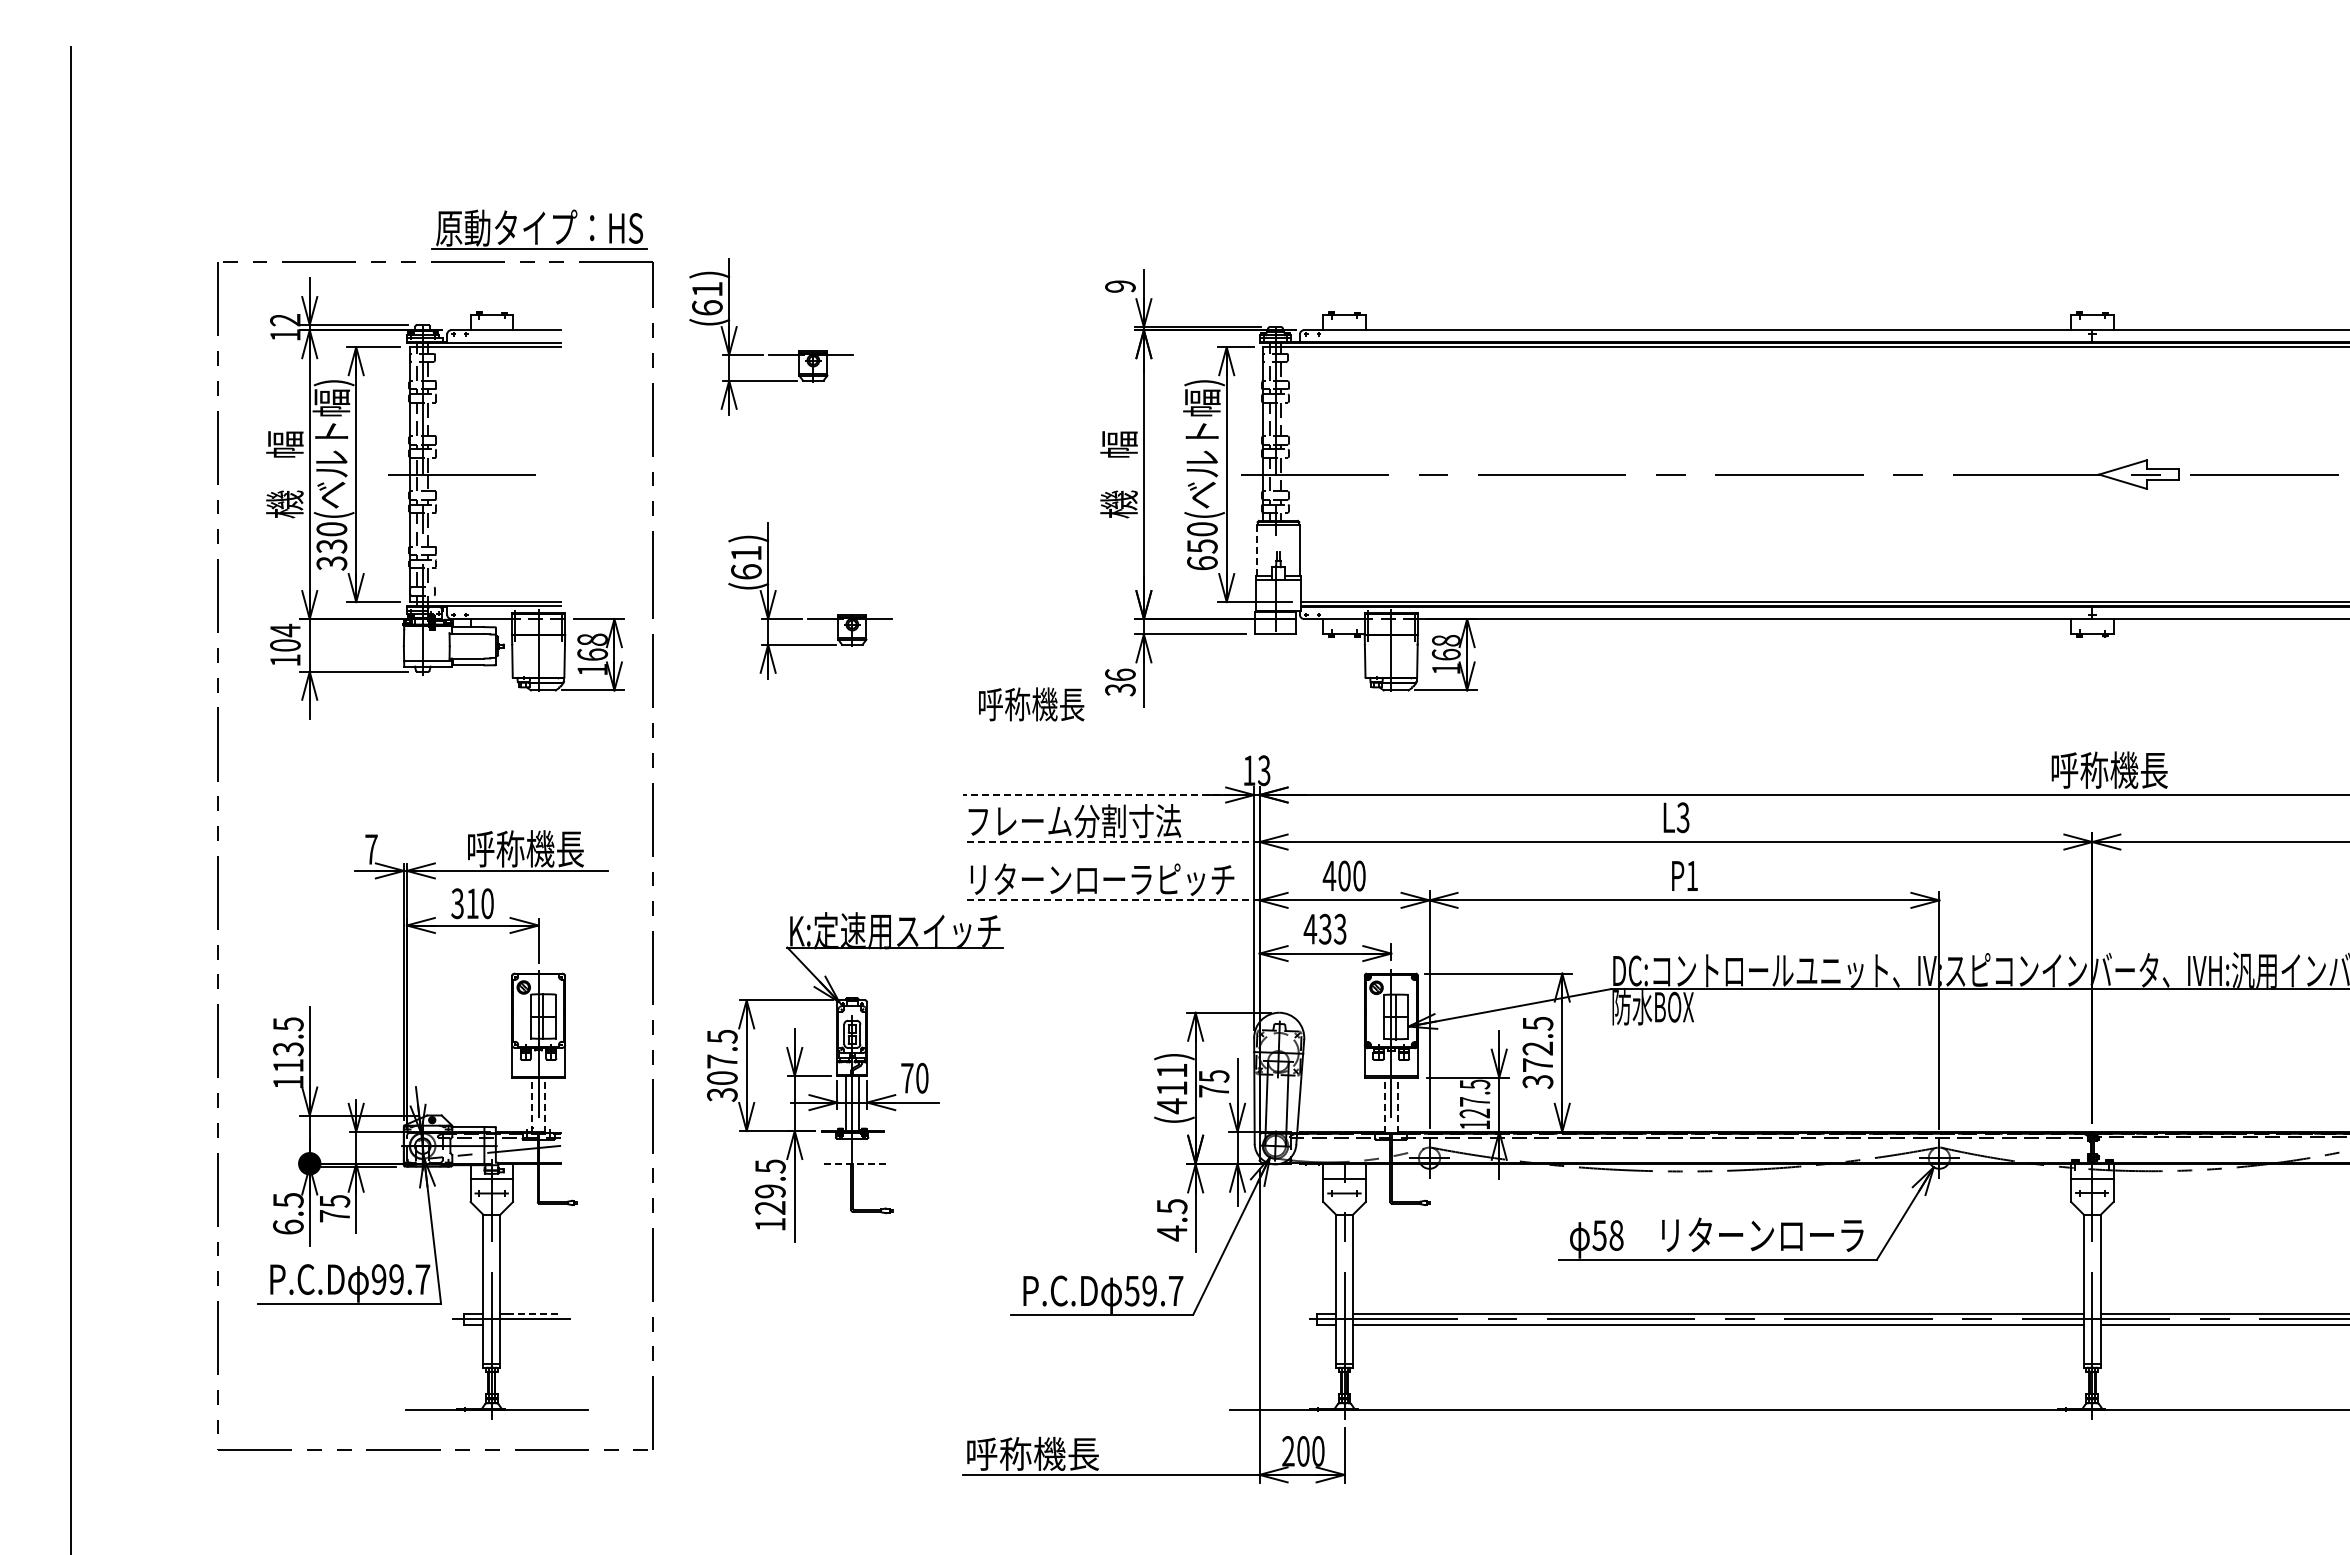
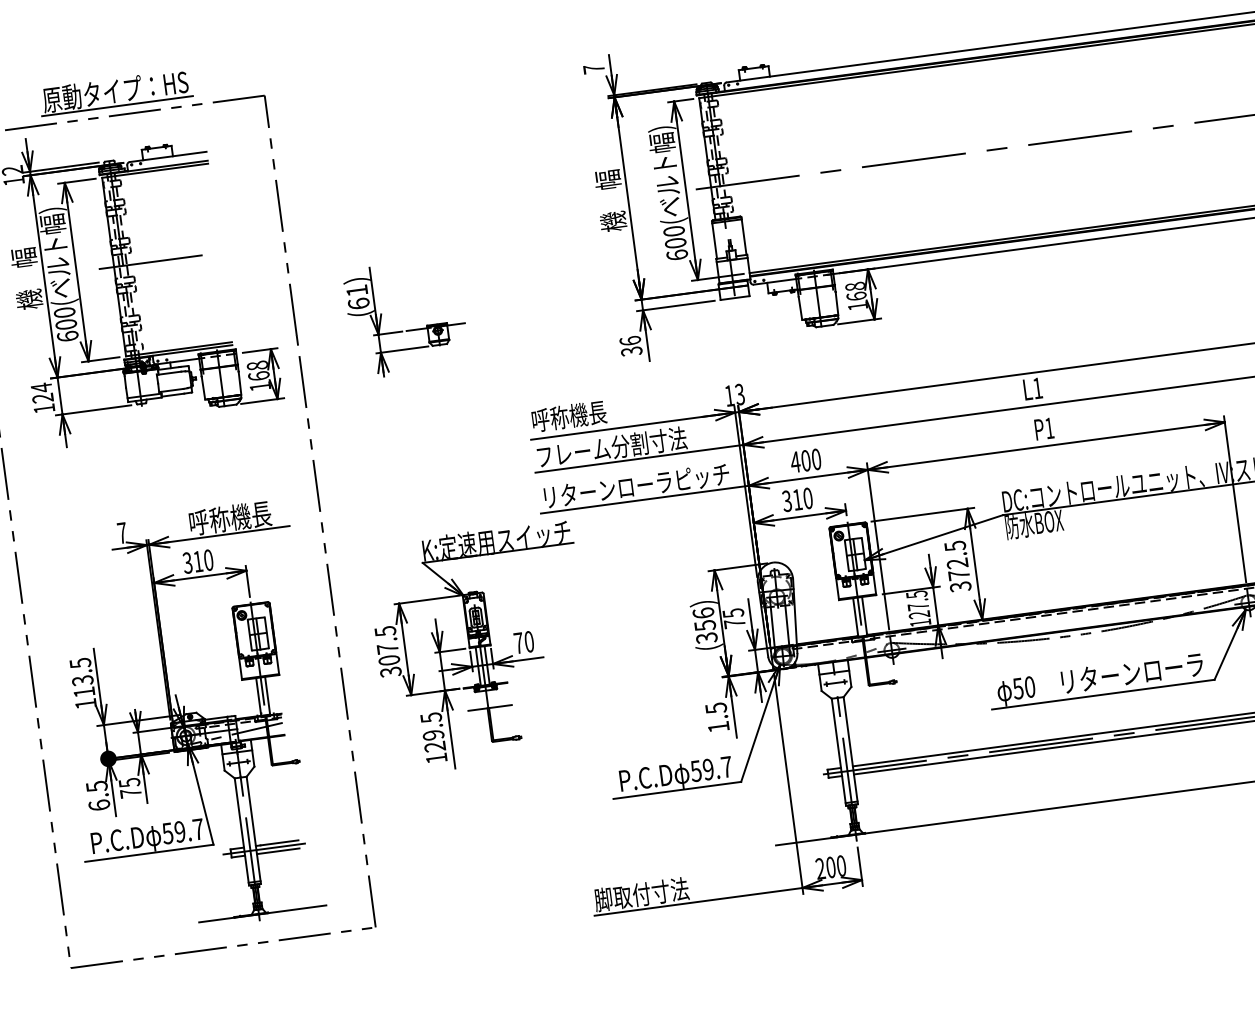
part: (539, 229) -> (115, 92), moved
text: (1120, 286) -> (594, 69), 9 -> 7
part: (771, 354) -> (356, 149), removed
text: (1202, 546) -> (675, 243), 650( -> 600(
line: (1257, 550) -> (714, 241), dashed -> solid
text: (331, 554) -> (66, 330), 330( -> 600(
text: (285, 645) -> (43, 398), 104 -> 124
text: (1031, 704) -> (569, 416), moved
line: (1096, 795) -> (624, 427), dashed -> solid
text: (1682, 817) -> (1037, 388), L3 -> L1
line: (1110, 842) -> (639, 459), dashed -> solid
line: (1110, 900) -> (644, 499), dashed -> solid
text: (1324, 928) -> (796, 499), 433 -> 310
text: (1171, 1088) -> (704, 625), (411) -> (356)
line: (532, 1105) -> (258, 697), dashed -> solid
line: (544, 1105) -> (267, 696), dashed -> solid
line: (1384, 1105) -> (855, 617), dashed -> solid
line: (1397, 1105) -> (864, 616), dashed -> solid
line: (854, 1163) -> (489, 707), dashed -> solid
text: (1172, 1233) -> (718, 727), 4.5 -> 1.5
text: (1616, 1235) -> (1030, 687), 58 -> 50
text: (378, 1279) -> (167, 833), 99.7 -> 59.7
line: (534, 1313) -> (279, 842), dashed -> solid
line: (530, 1325) -> (278, 851), added
text: (1032, 1453) -> (641, 894), 呼称機長 -> 脚取付寸法

